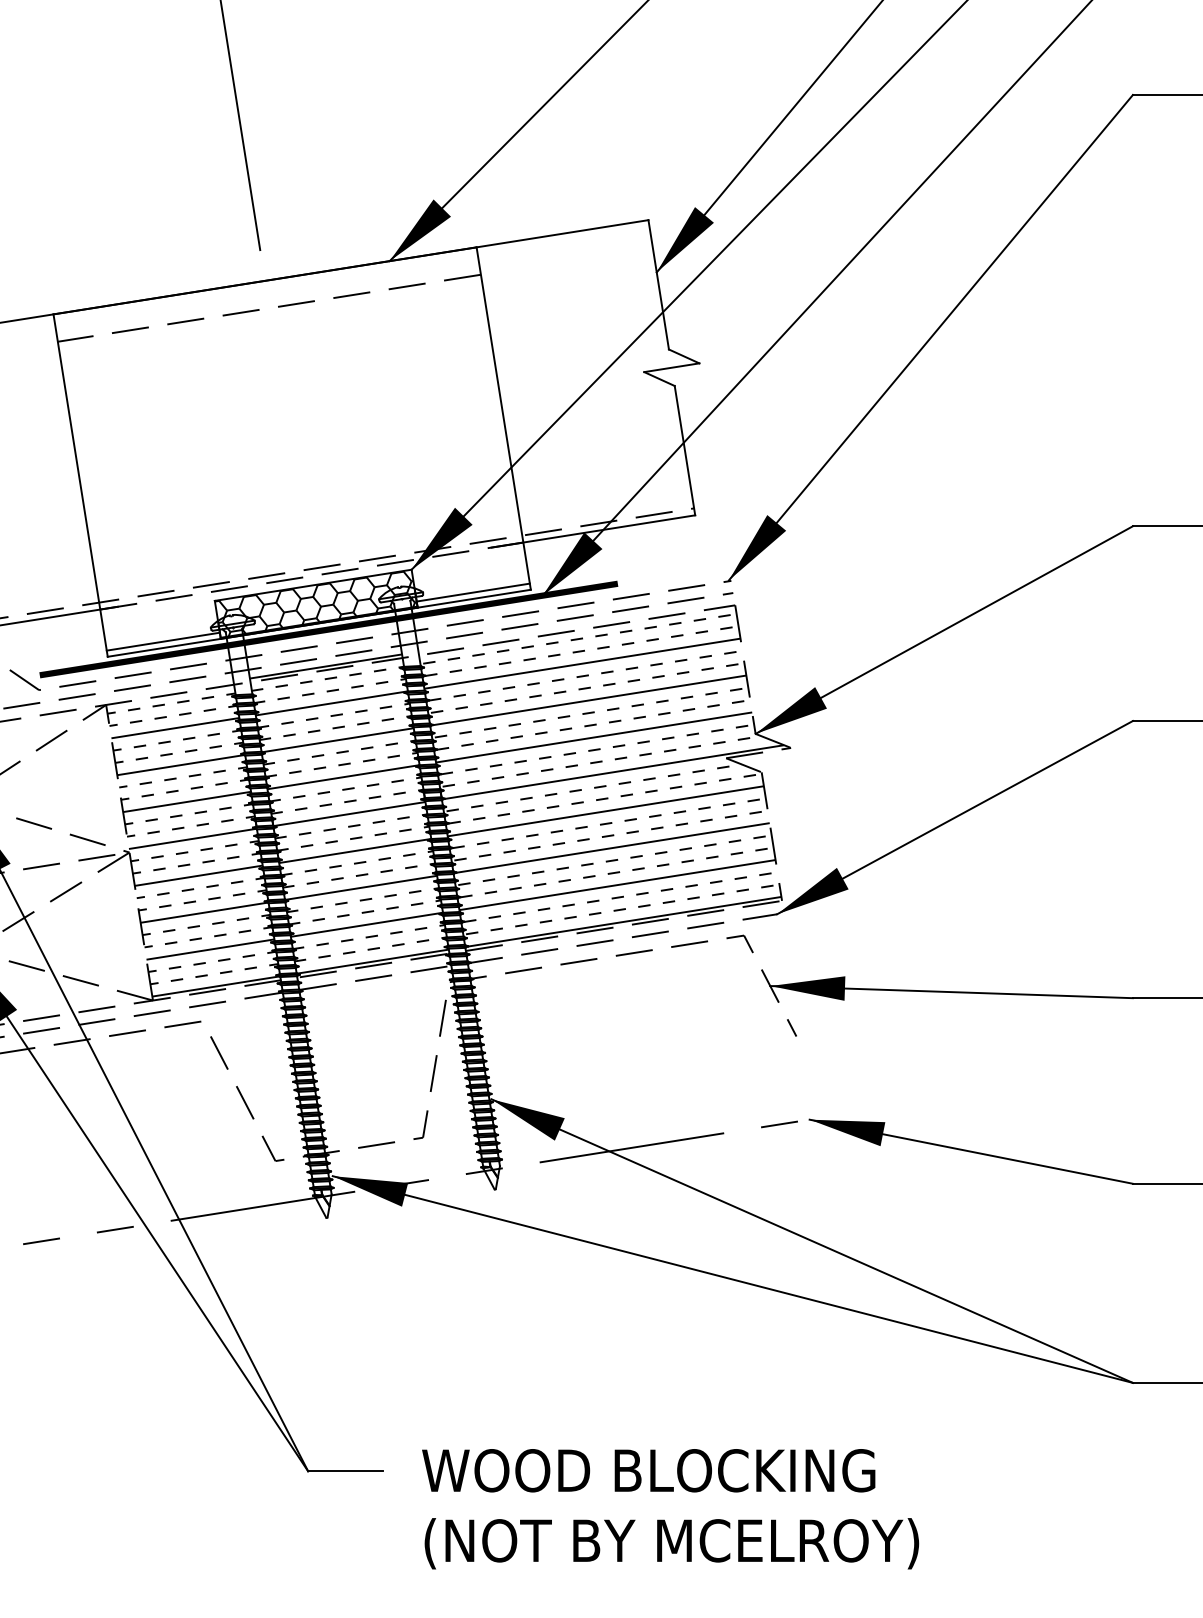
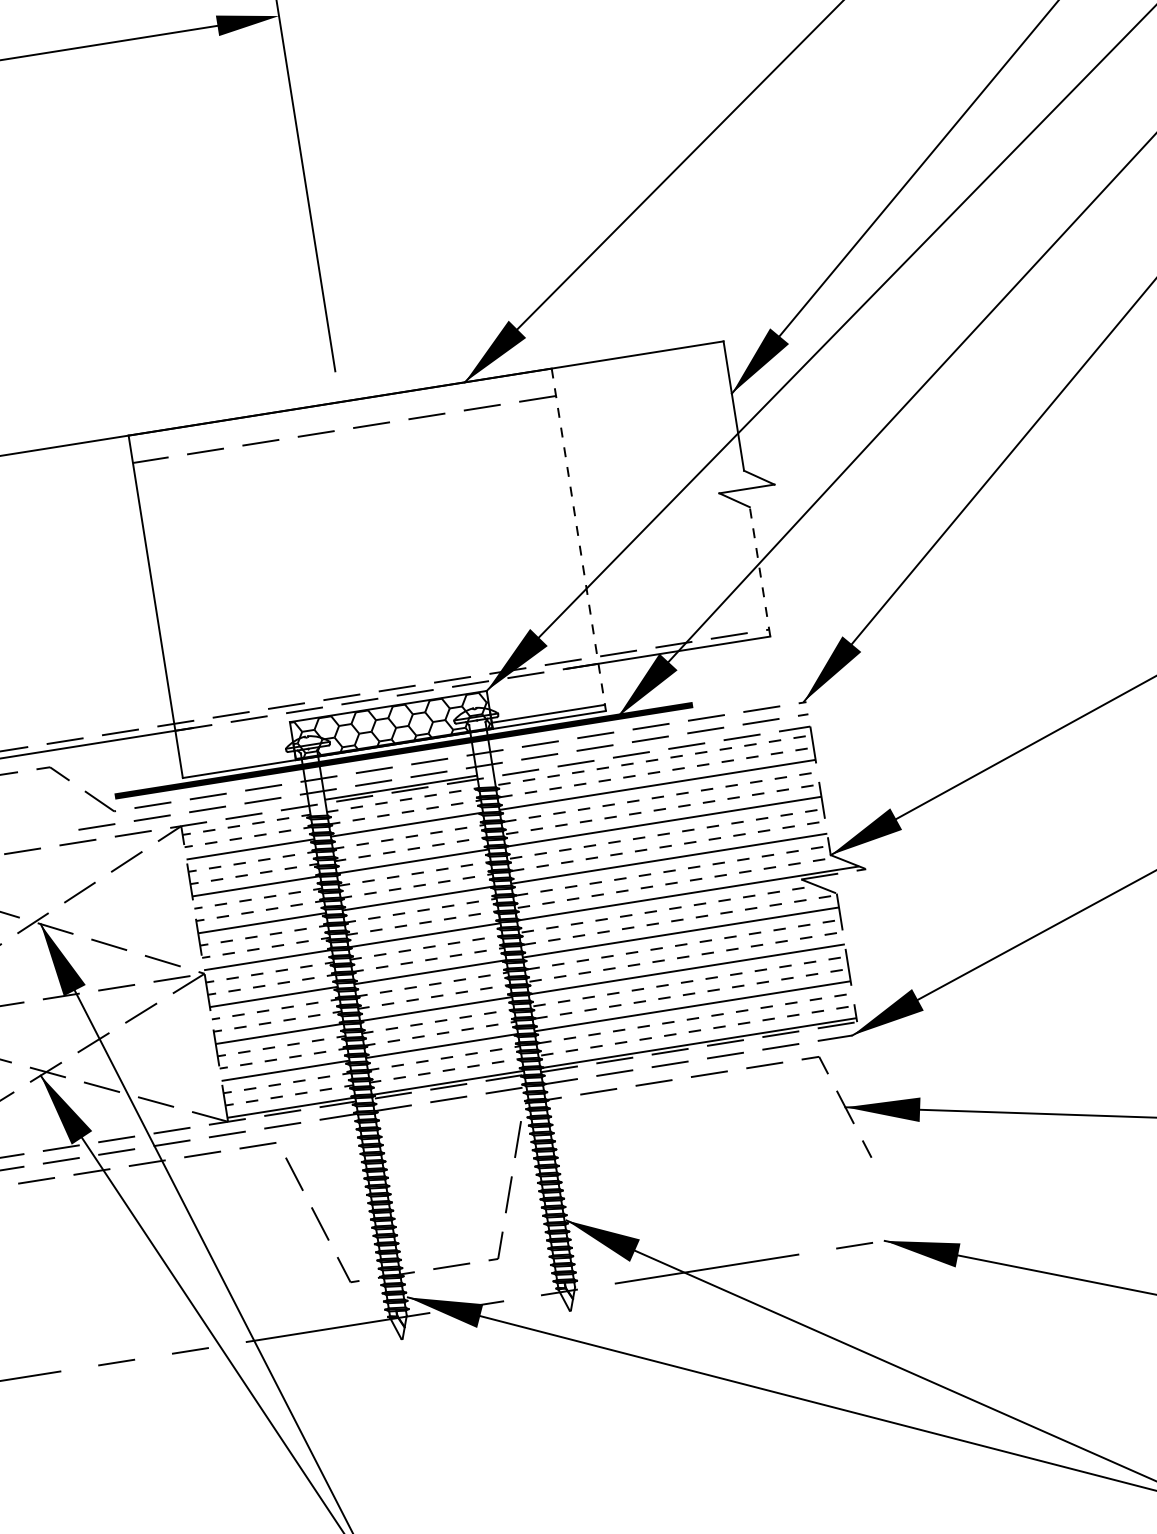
line: (503, 419) -> (578, 540), solid -> dashed
line: (684, 450) -> (759, 571), solid -> dashed
line: (162, 641) -> (237, 762), removed

